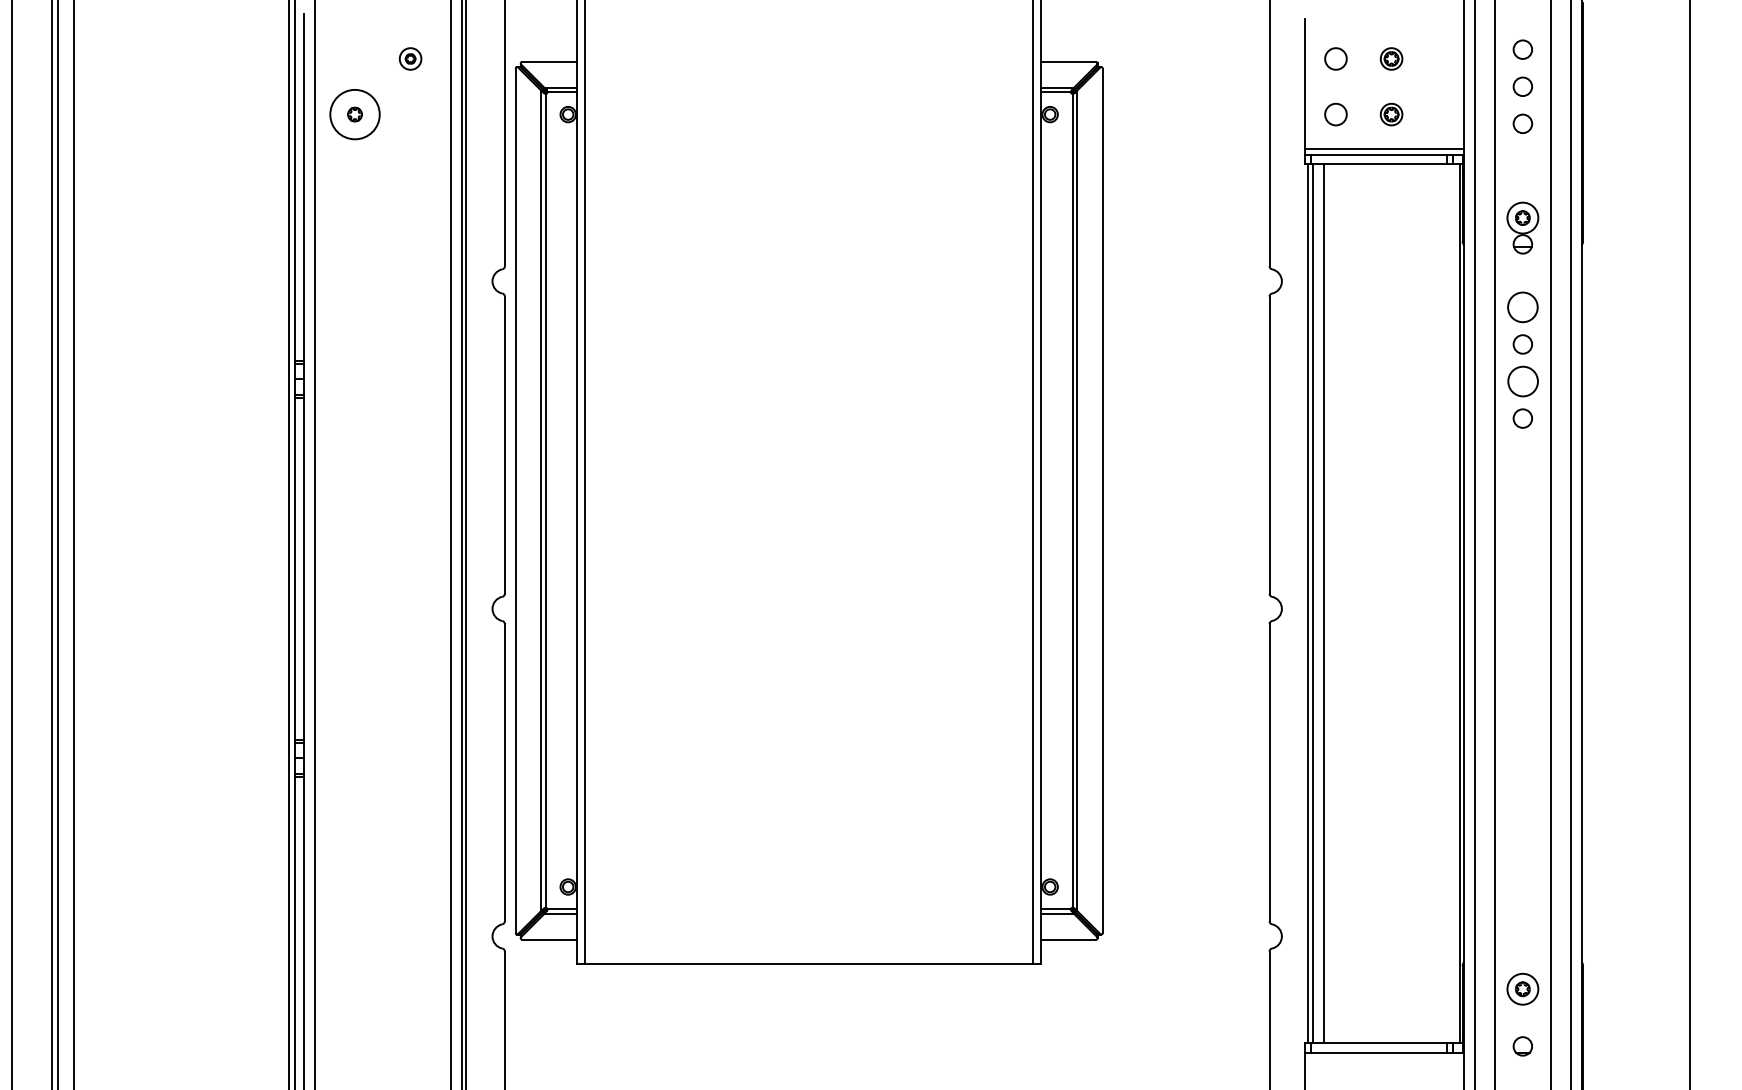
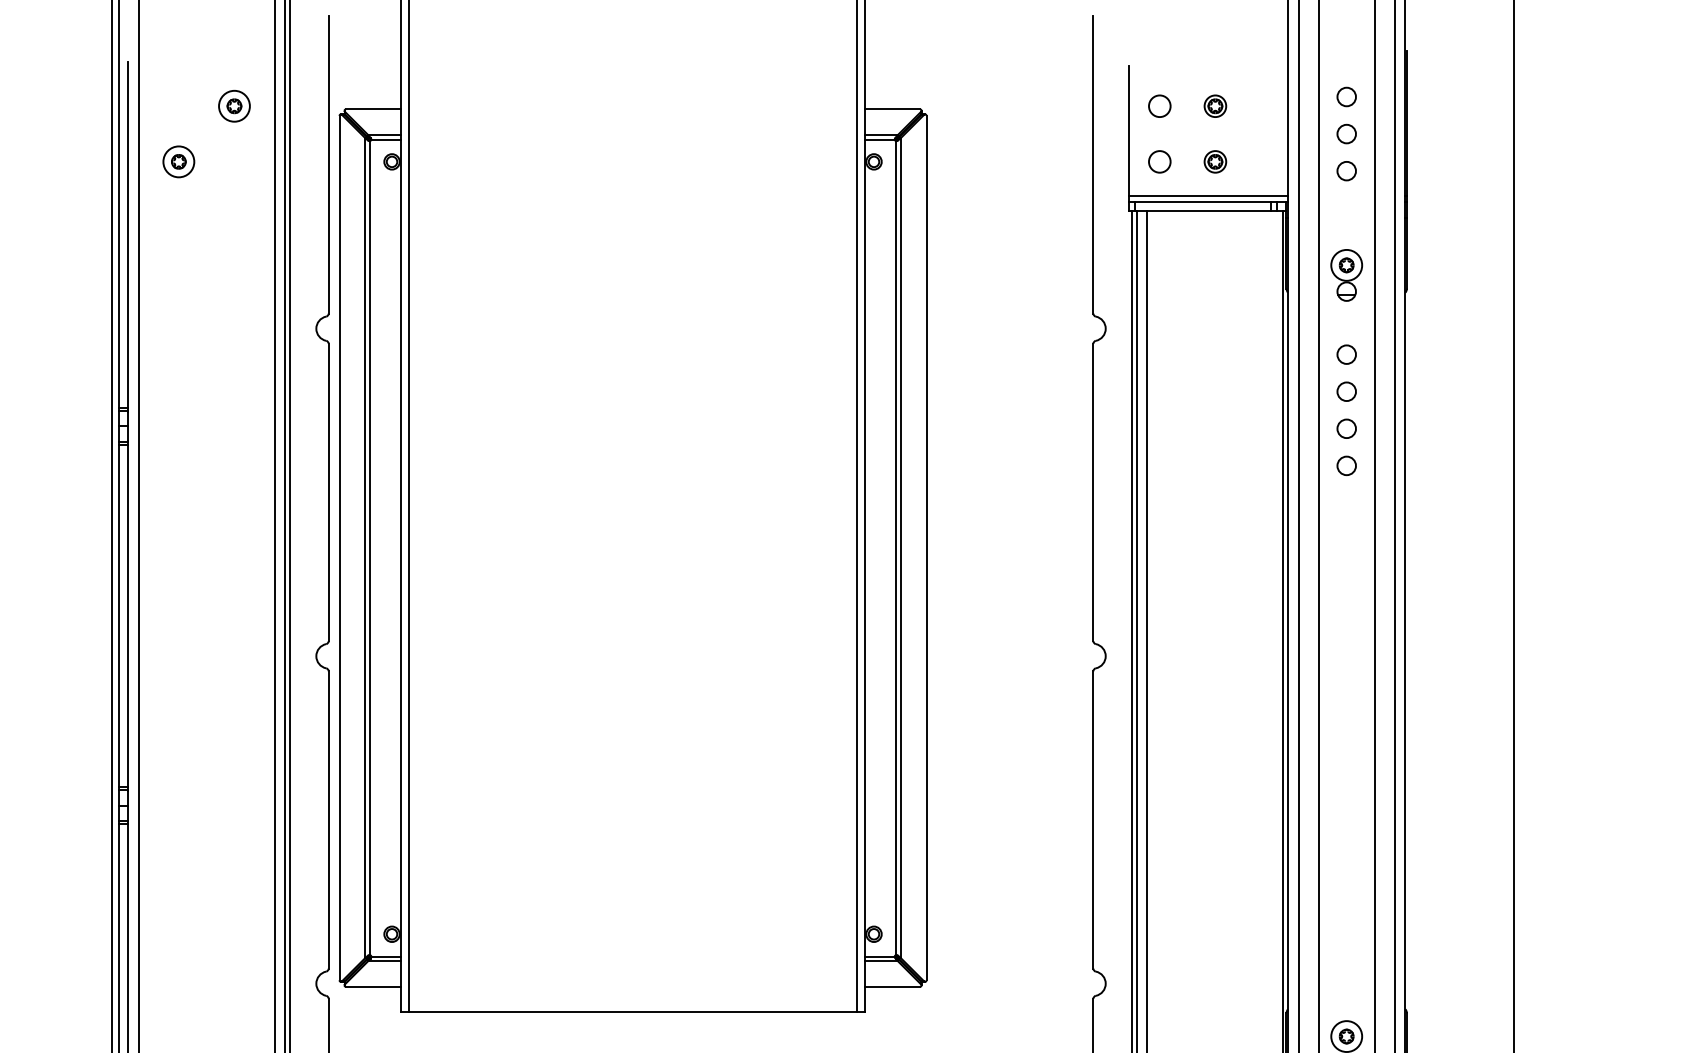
part: (410, 58) -> (234, 105), size x1.43
circle: (354, 114) -> (178, 161), size x0.62
circle: (1522, 307) -> (1346, 354), size x0.62
circle: (1522, 381) -> (1346, 428), size x0.62

